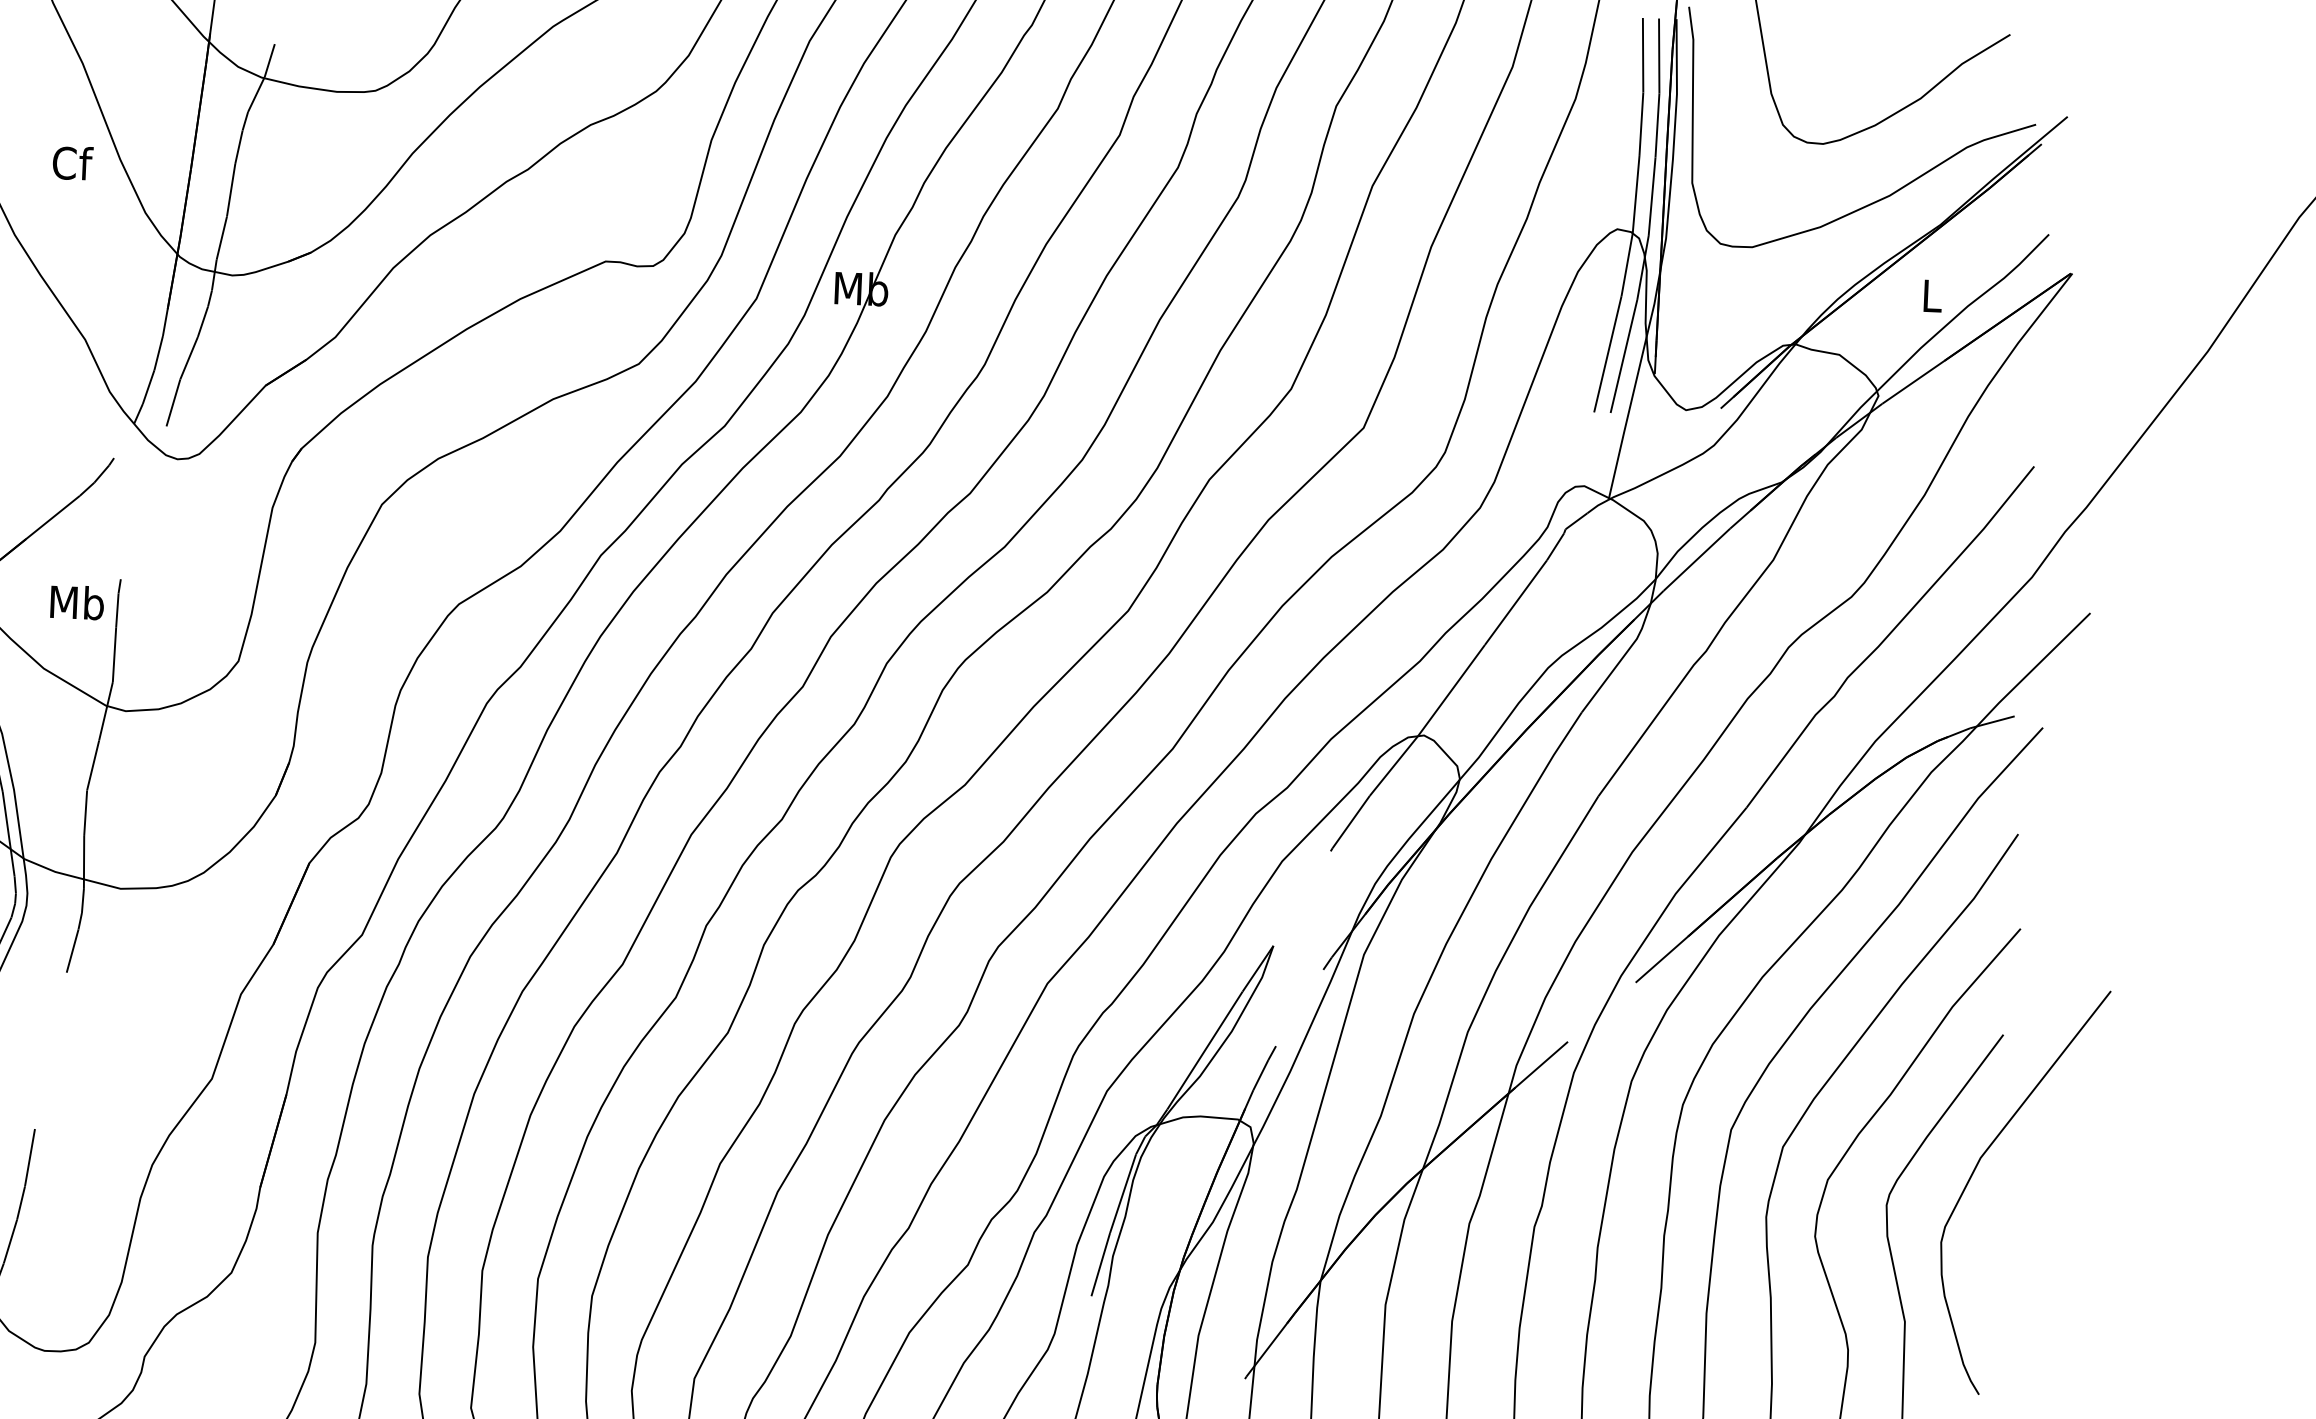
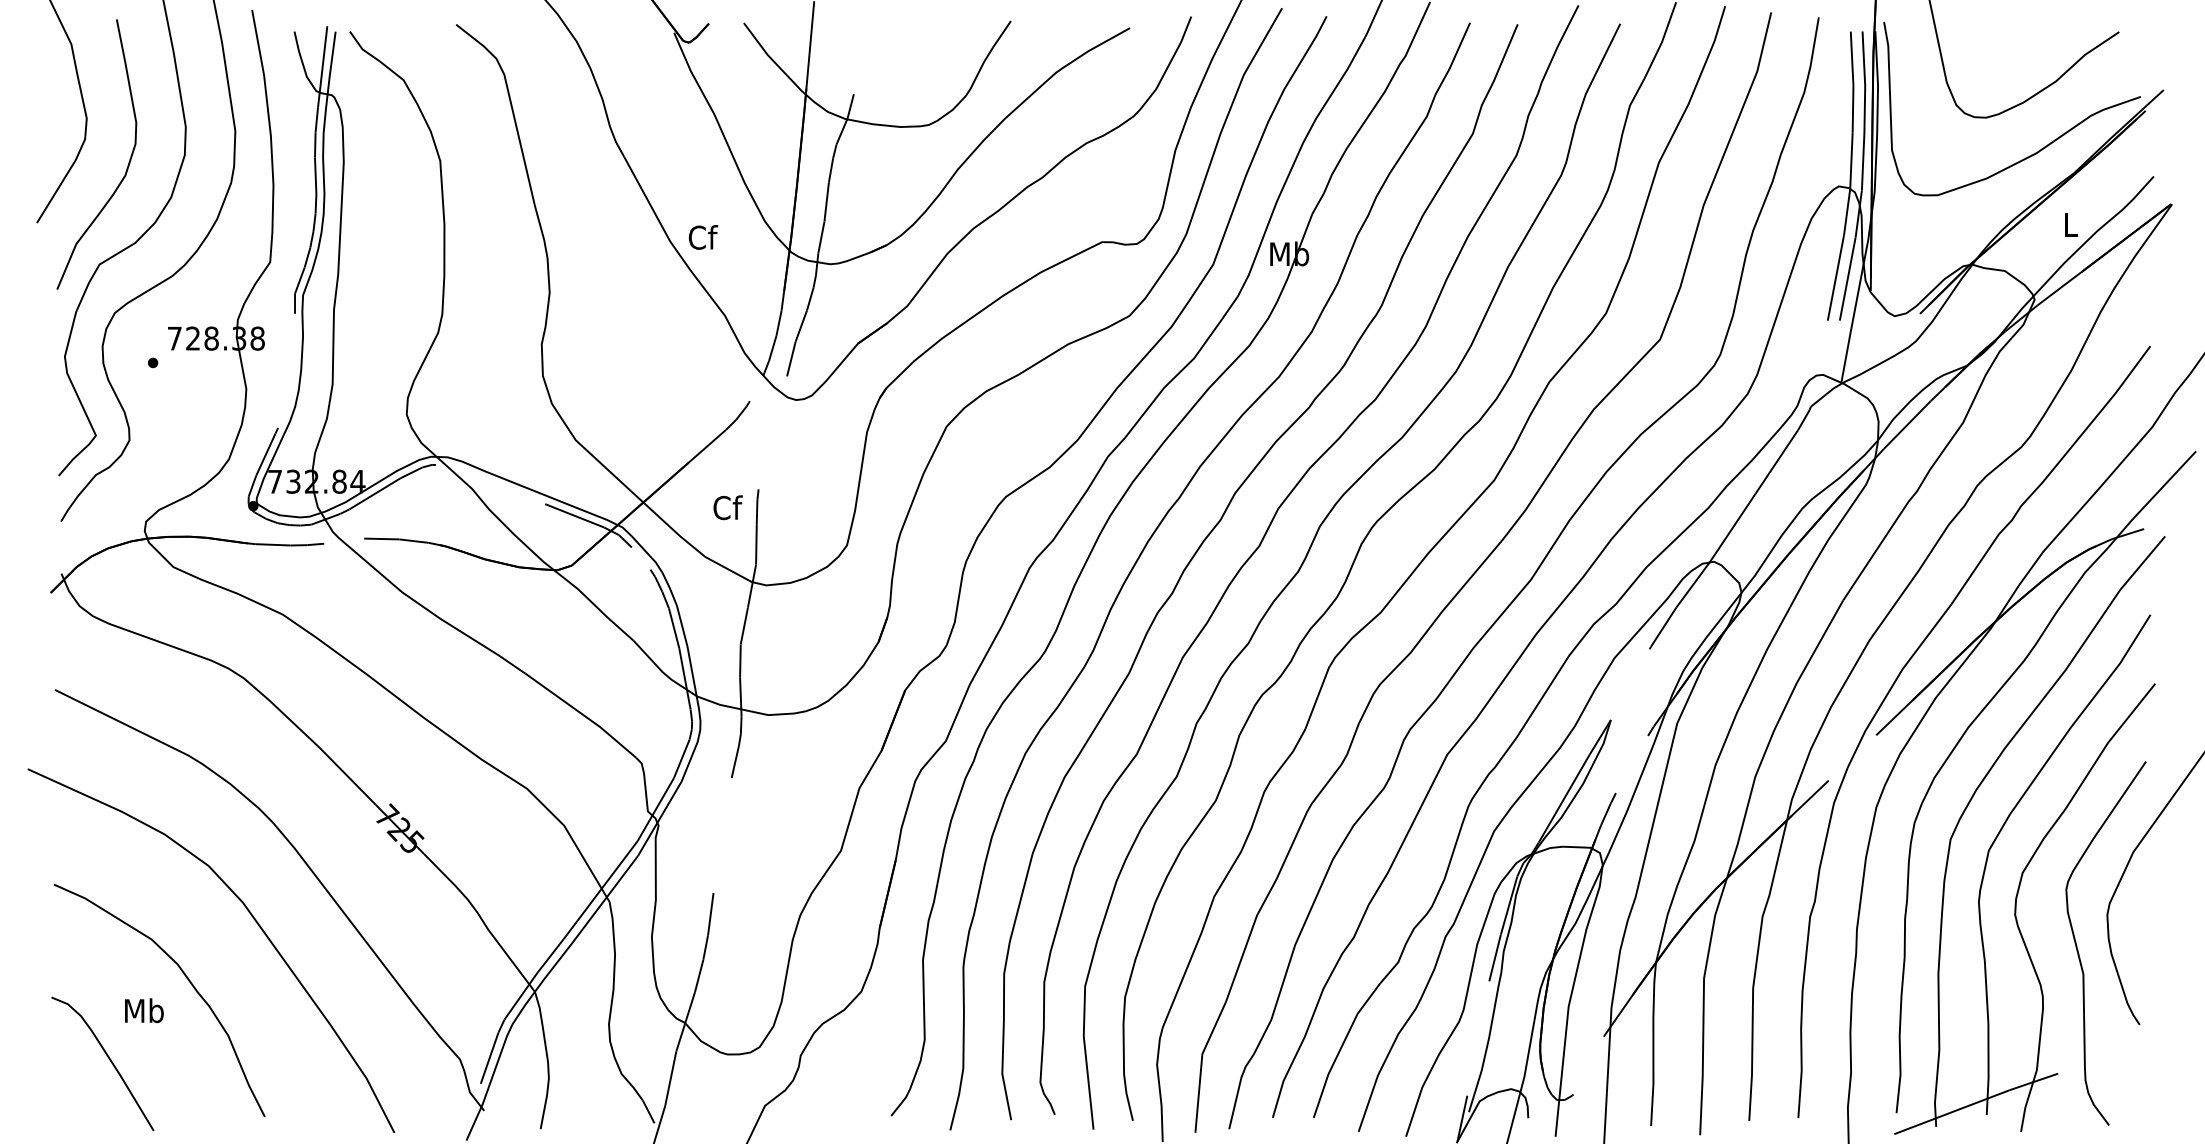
text: (73, 163) -> (703, 237), moved
text: (77, 602) -> (727, 507), Mb -> Cf

